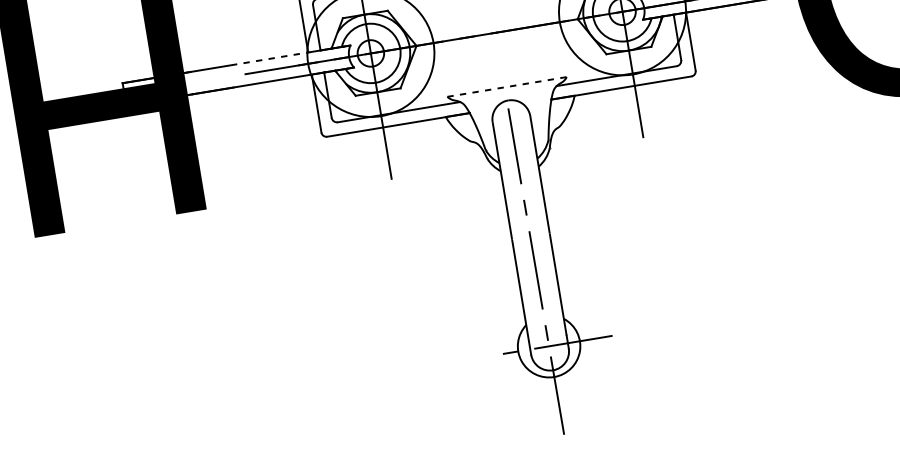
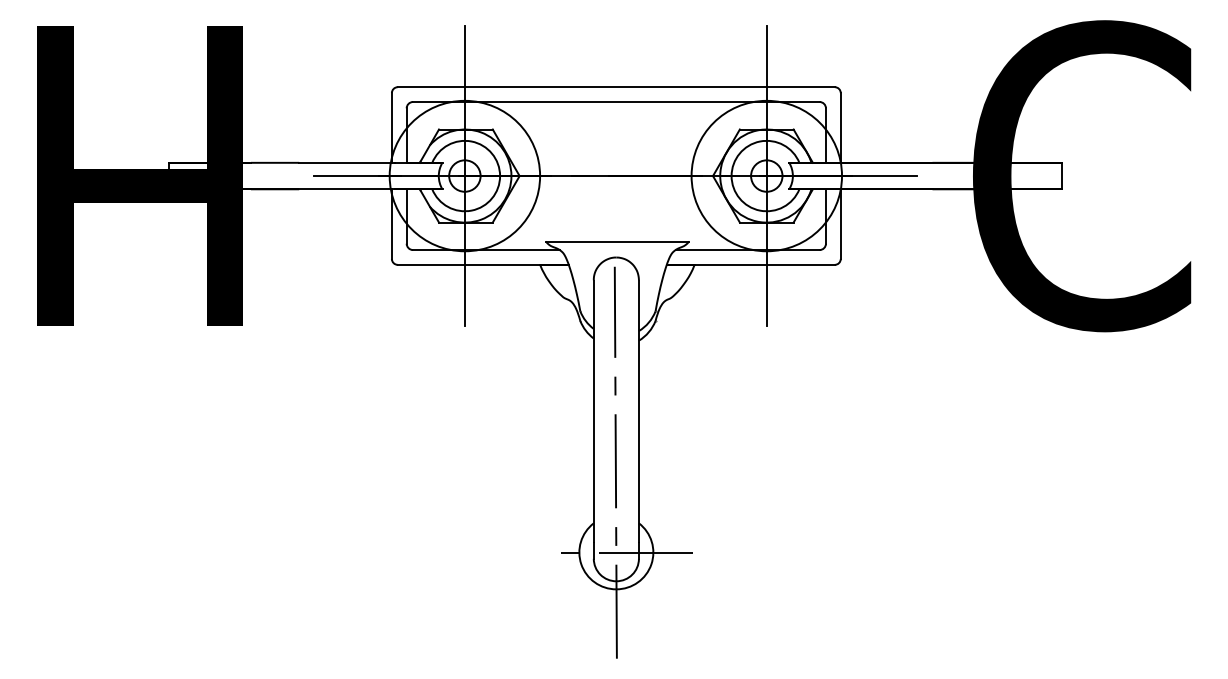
line: (270, 58) -> (346, 162), dashed -> solid
line: (507, 86) -> (617, 241), dashed -> solid

